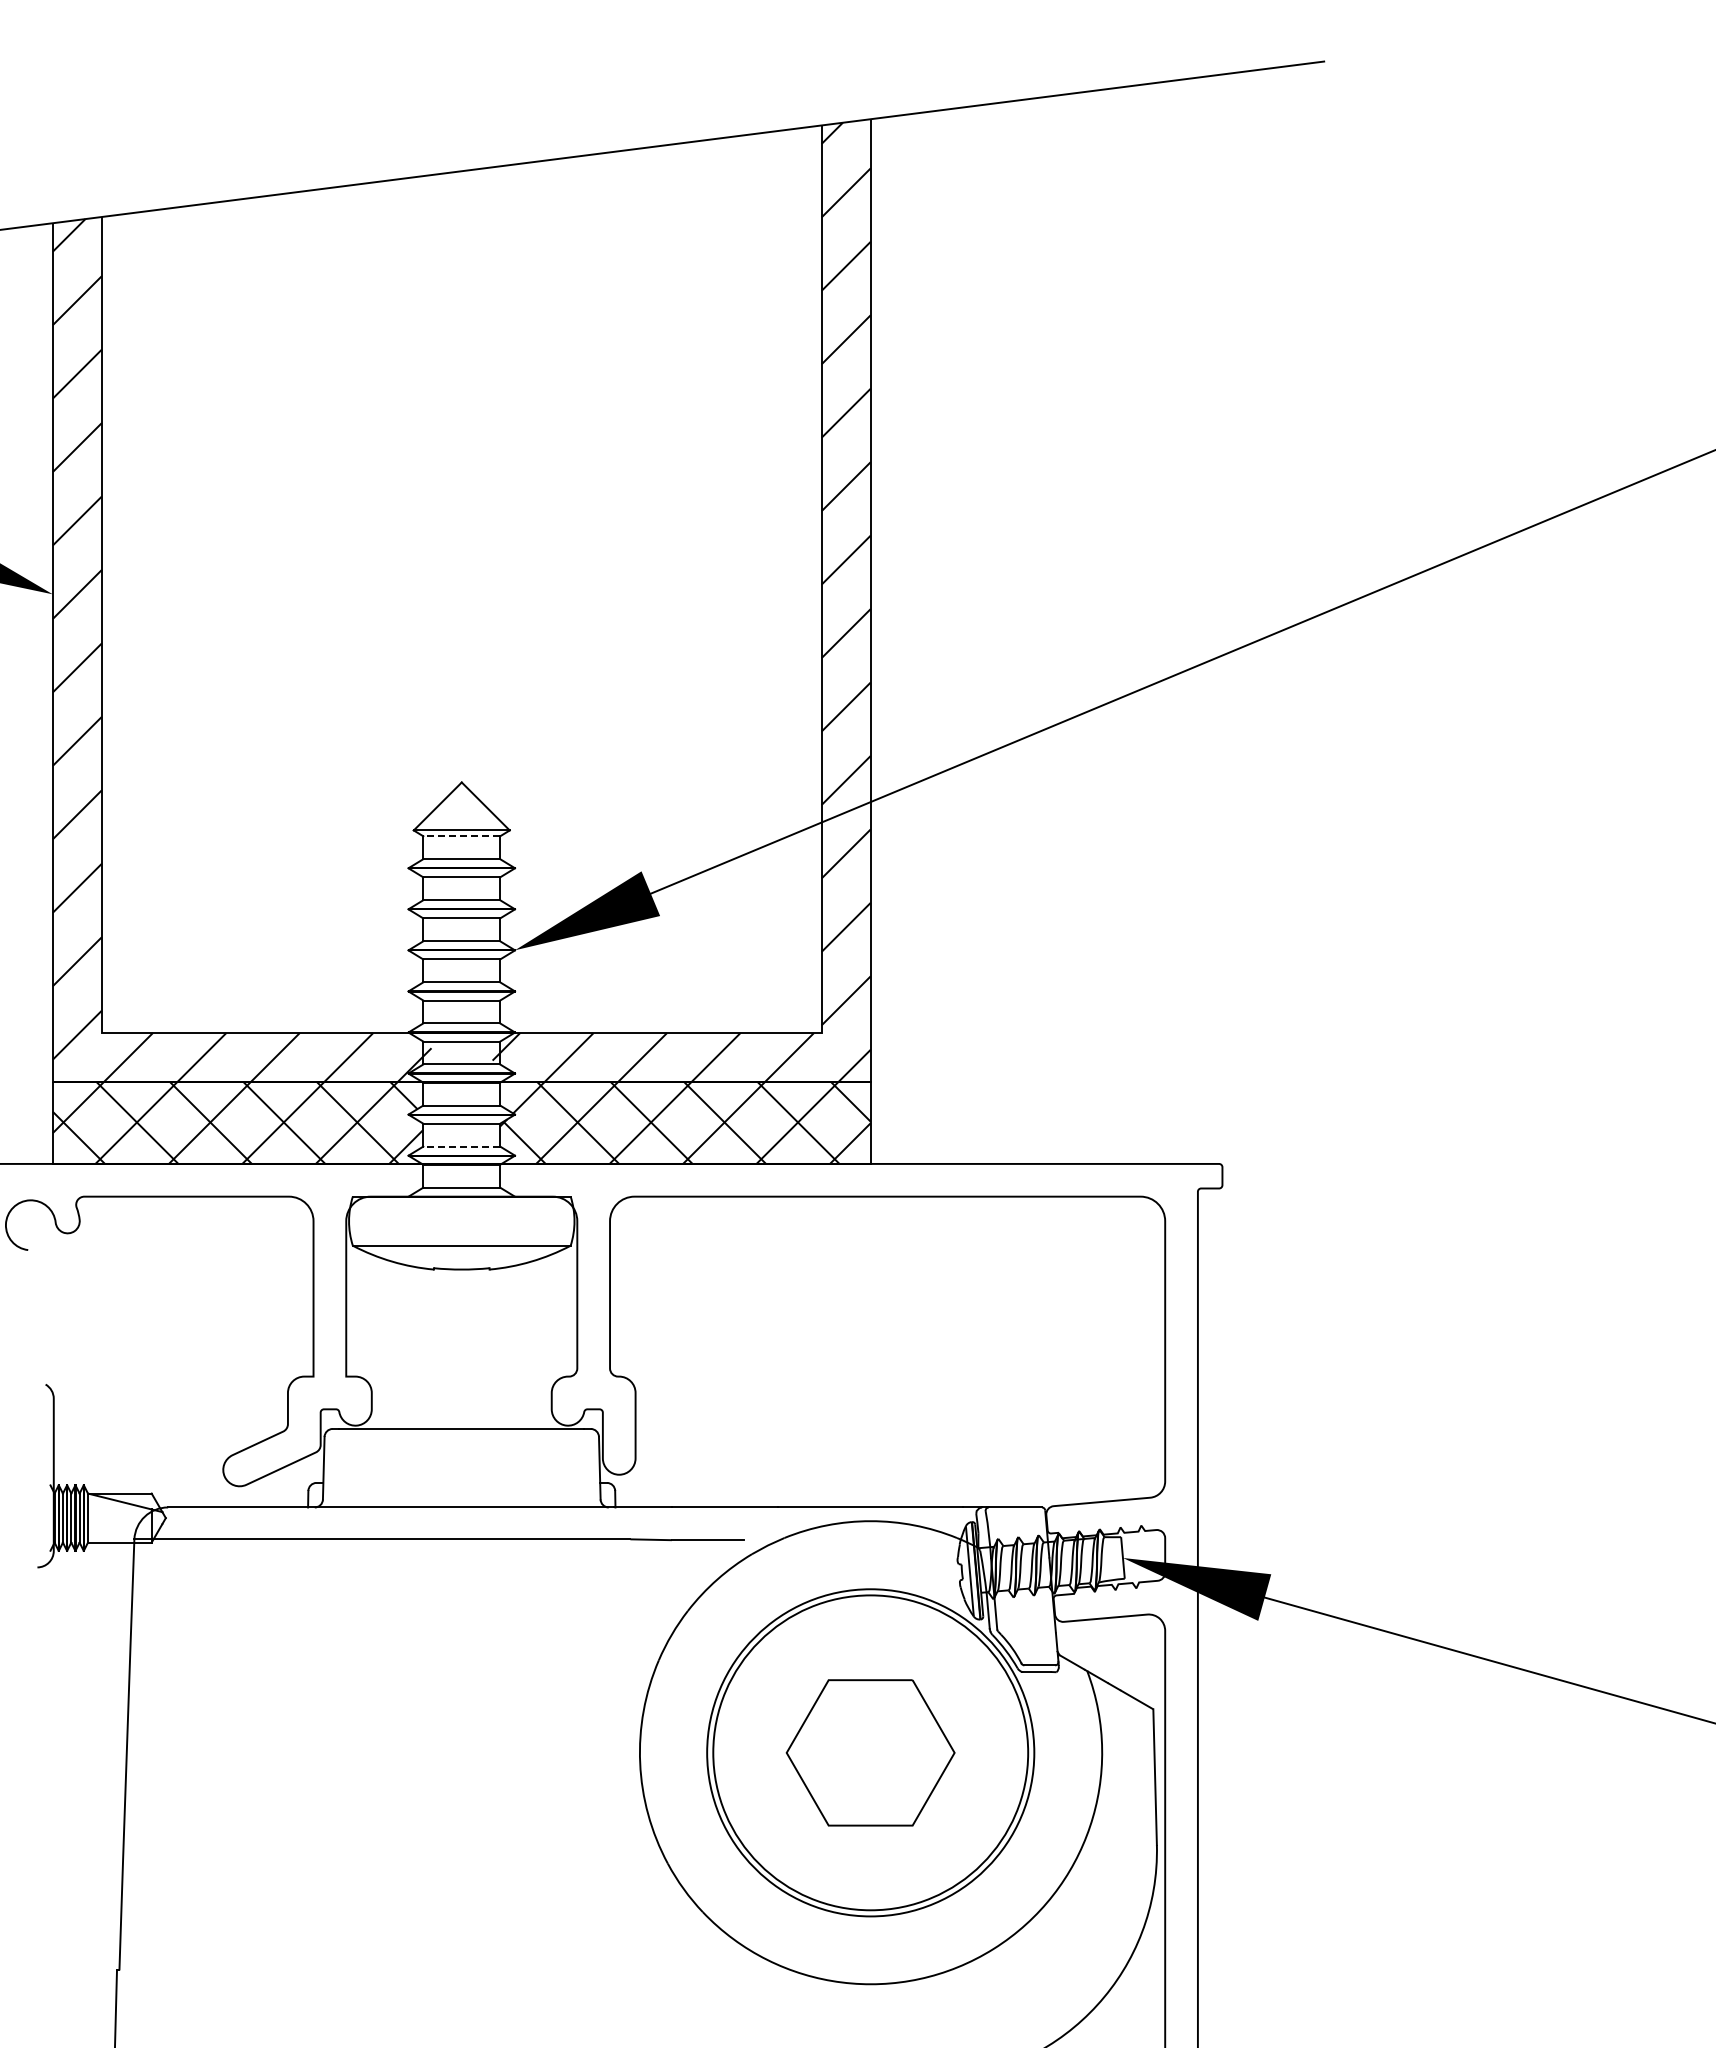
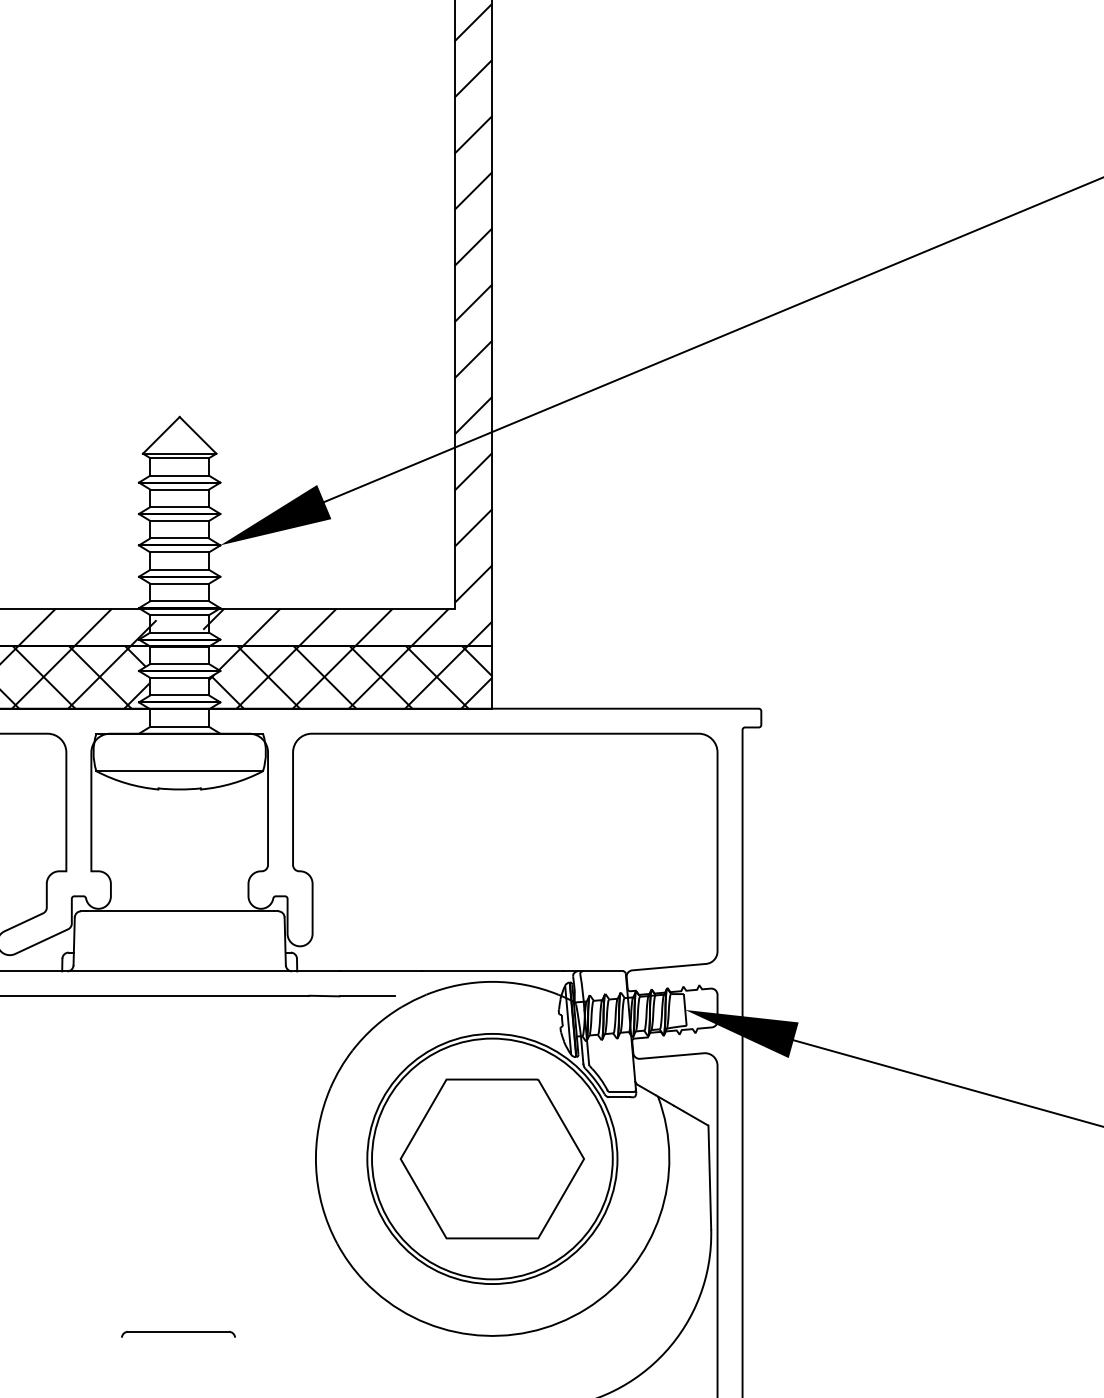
line: (461, 836) -> (179, 458), dashed -> solid
line: (461, 1146) -> (179, 695), dashed -> solid
part: (870, 1752) -> (492, 1158), size x1.43
part: (459, 1982) -> (177, 1334), added

